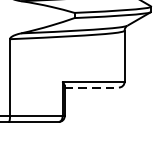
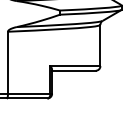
line: (91, 87) -> (73, 70), dashed -> solid

